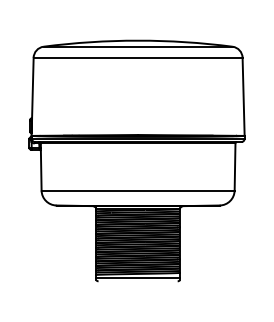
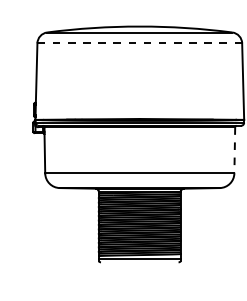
line: (137, 57) -> (139, 43), solid -> dashed
line: (235, 167) -> (235, 150), solid -> dashed

